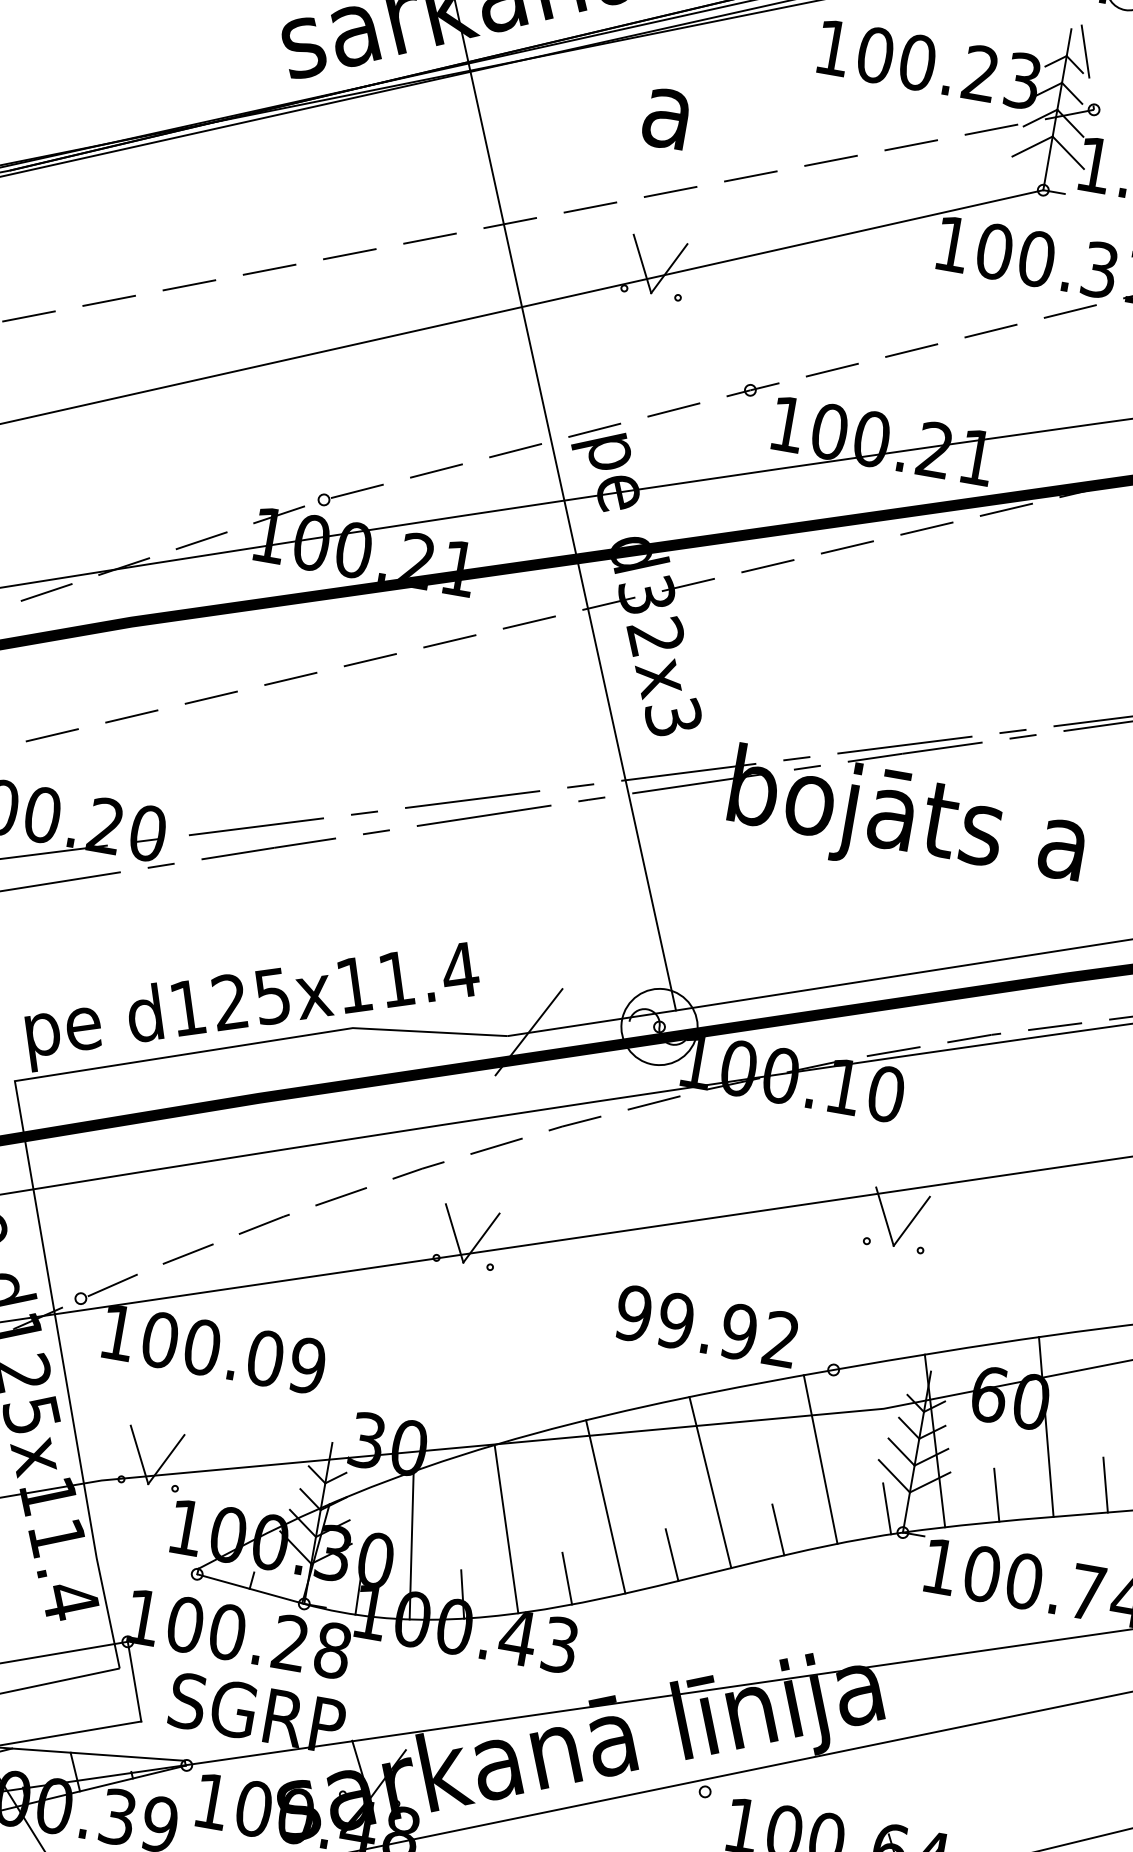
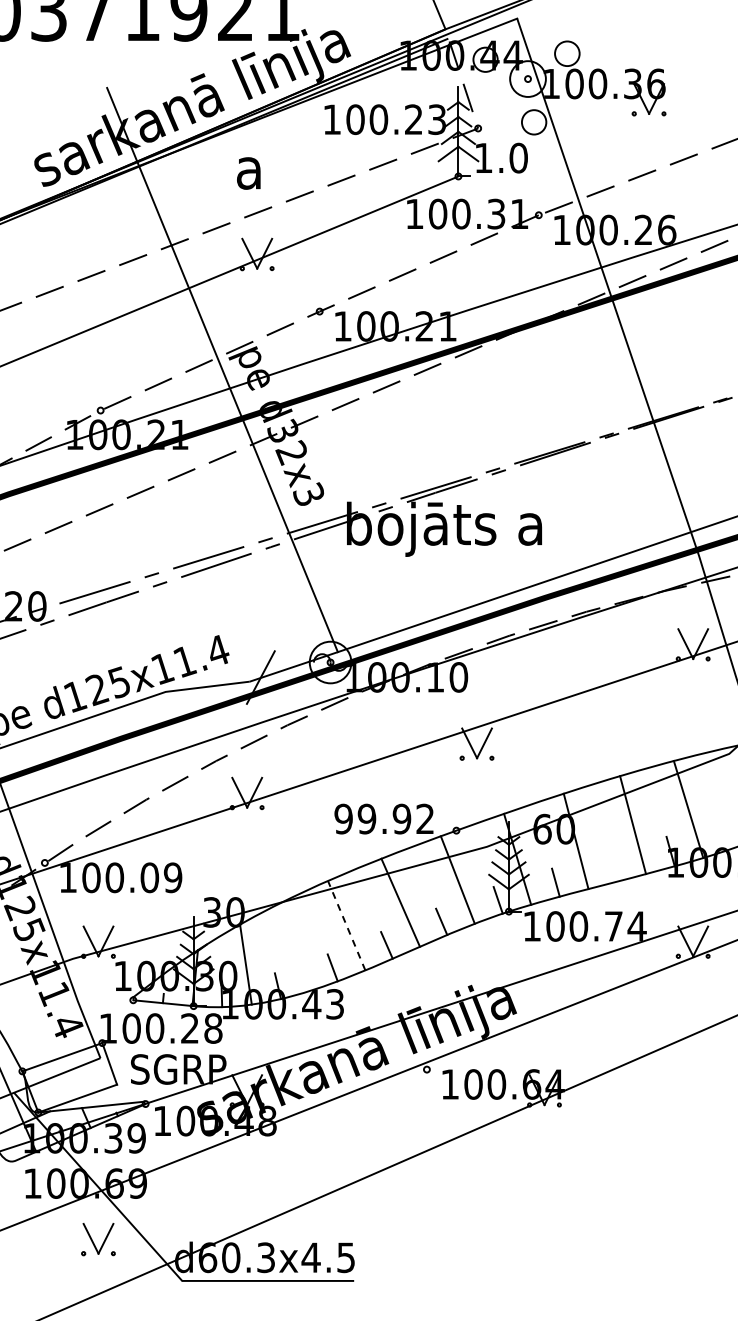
line: (1105, 1484) -> (613, 866), removed
line: (605, 1506) -> (346, 925), solid -> dashed
line: (506, 1528) -> (295, 946), removed

